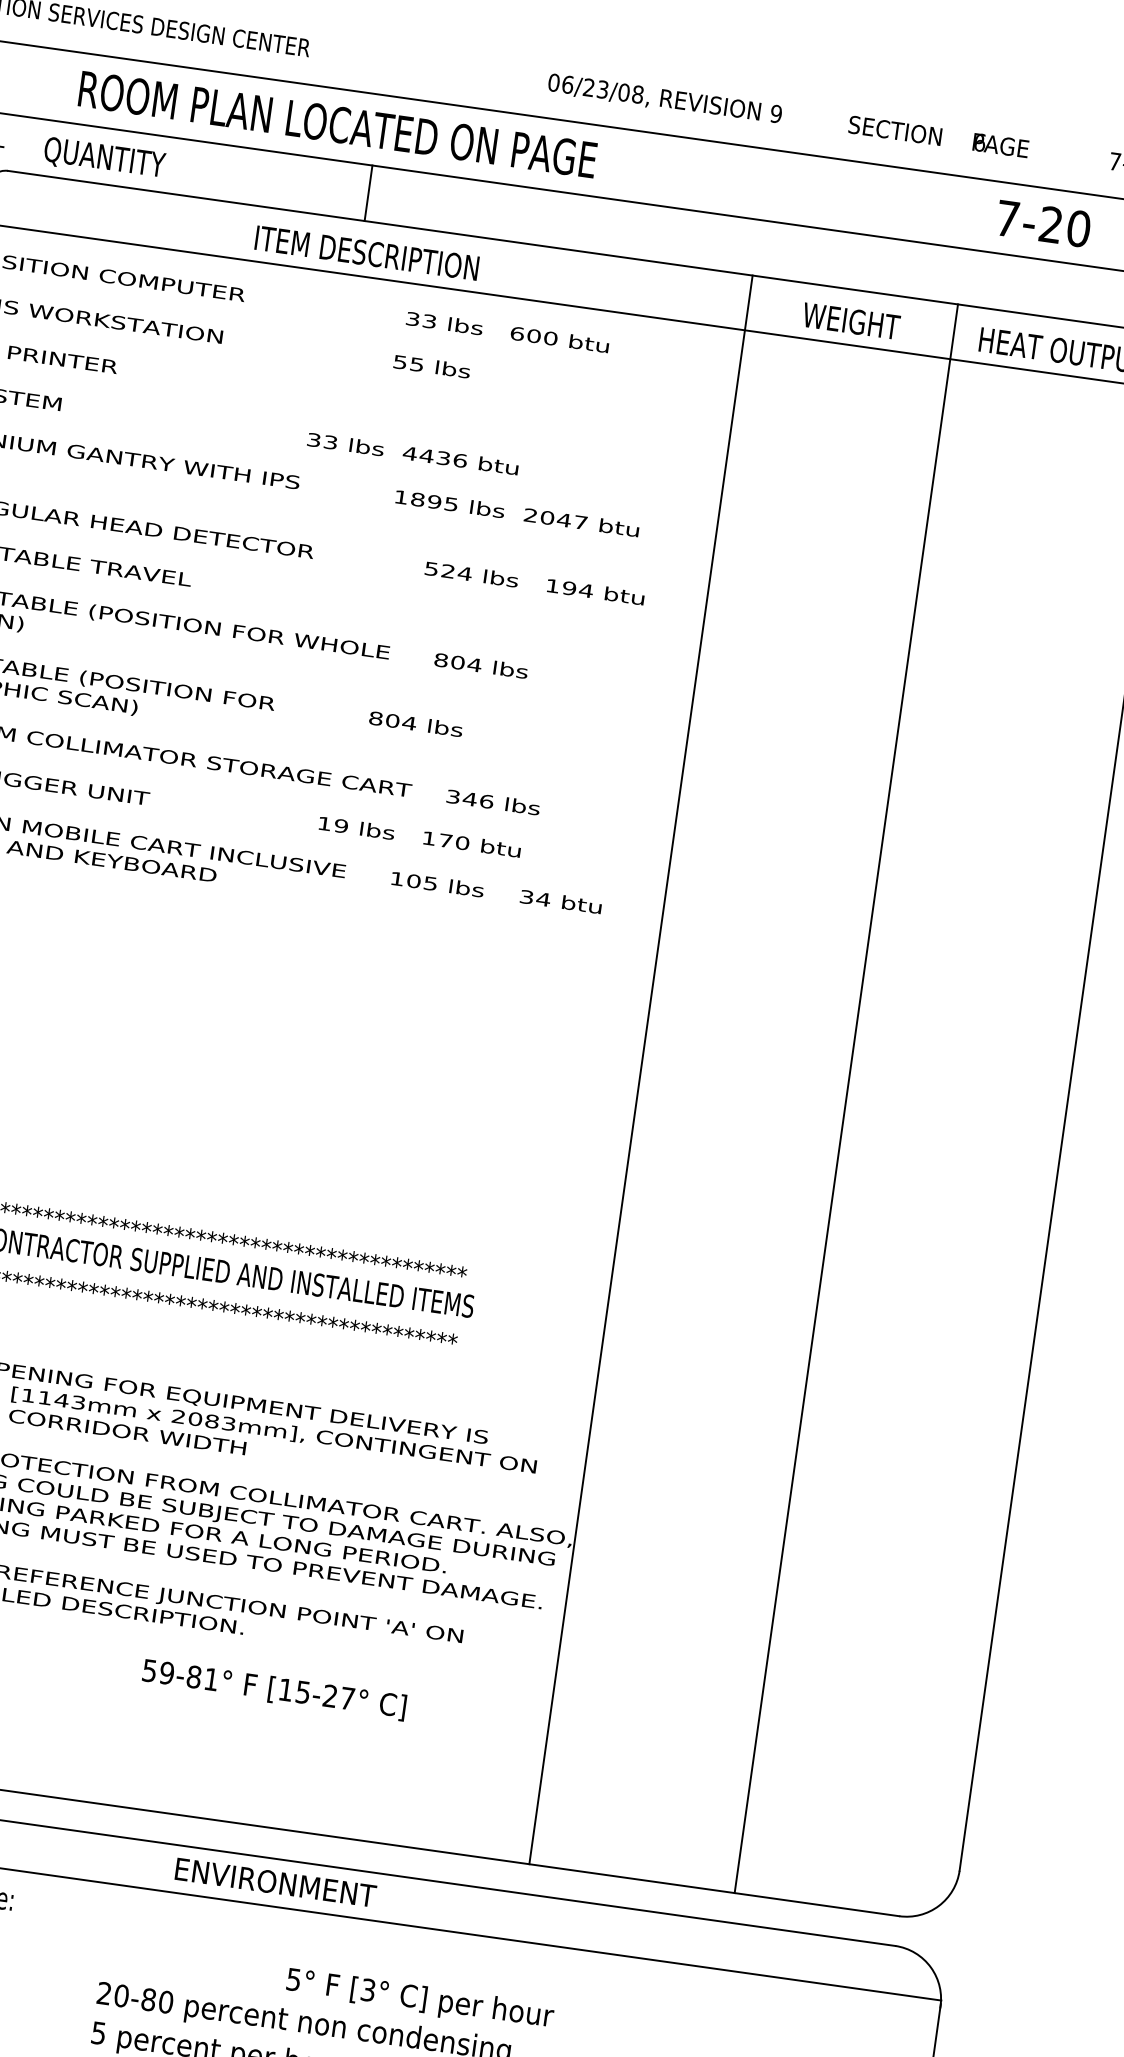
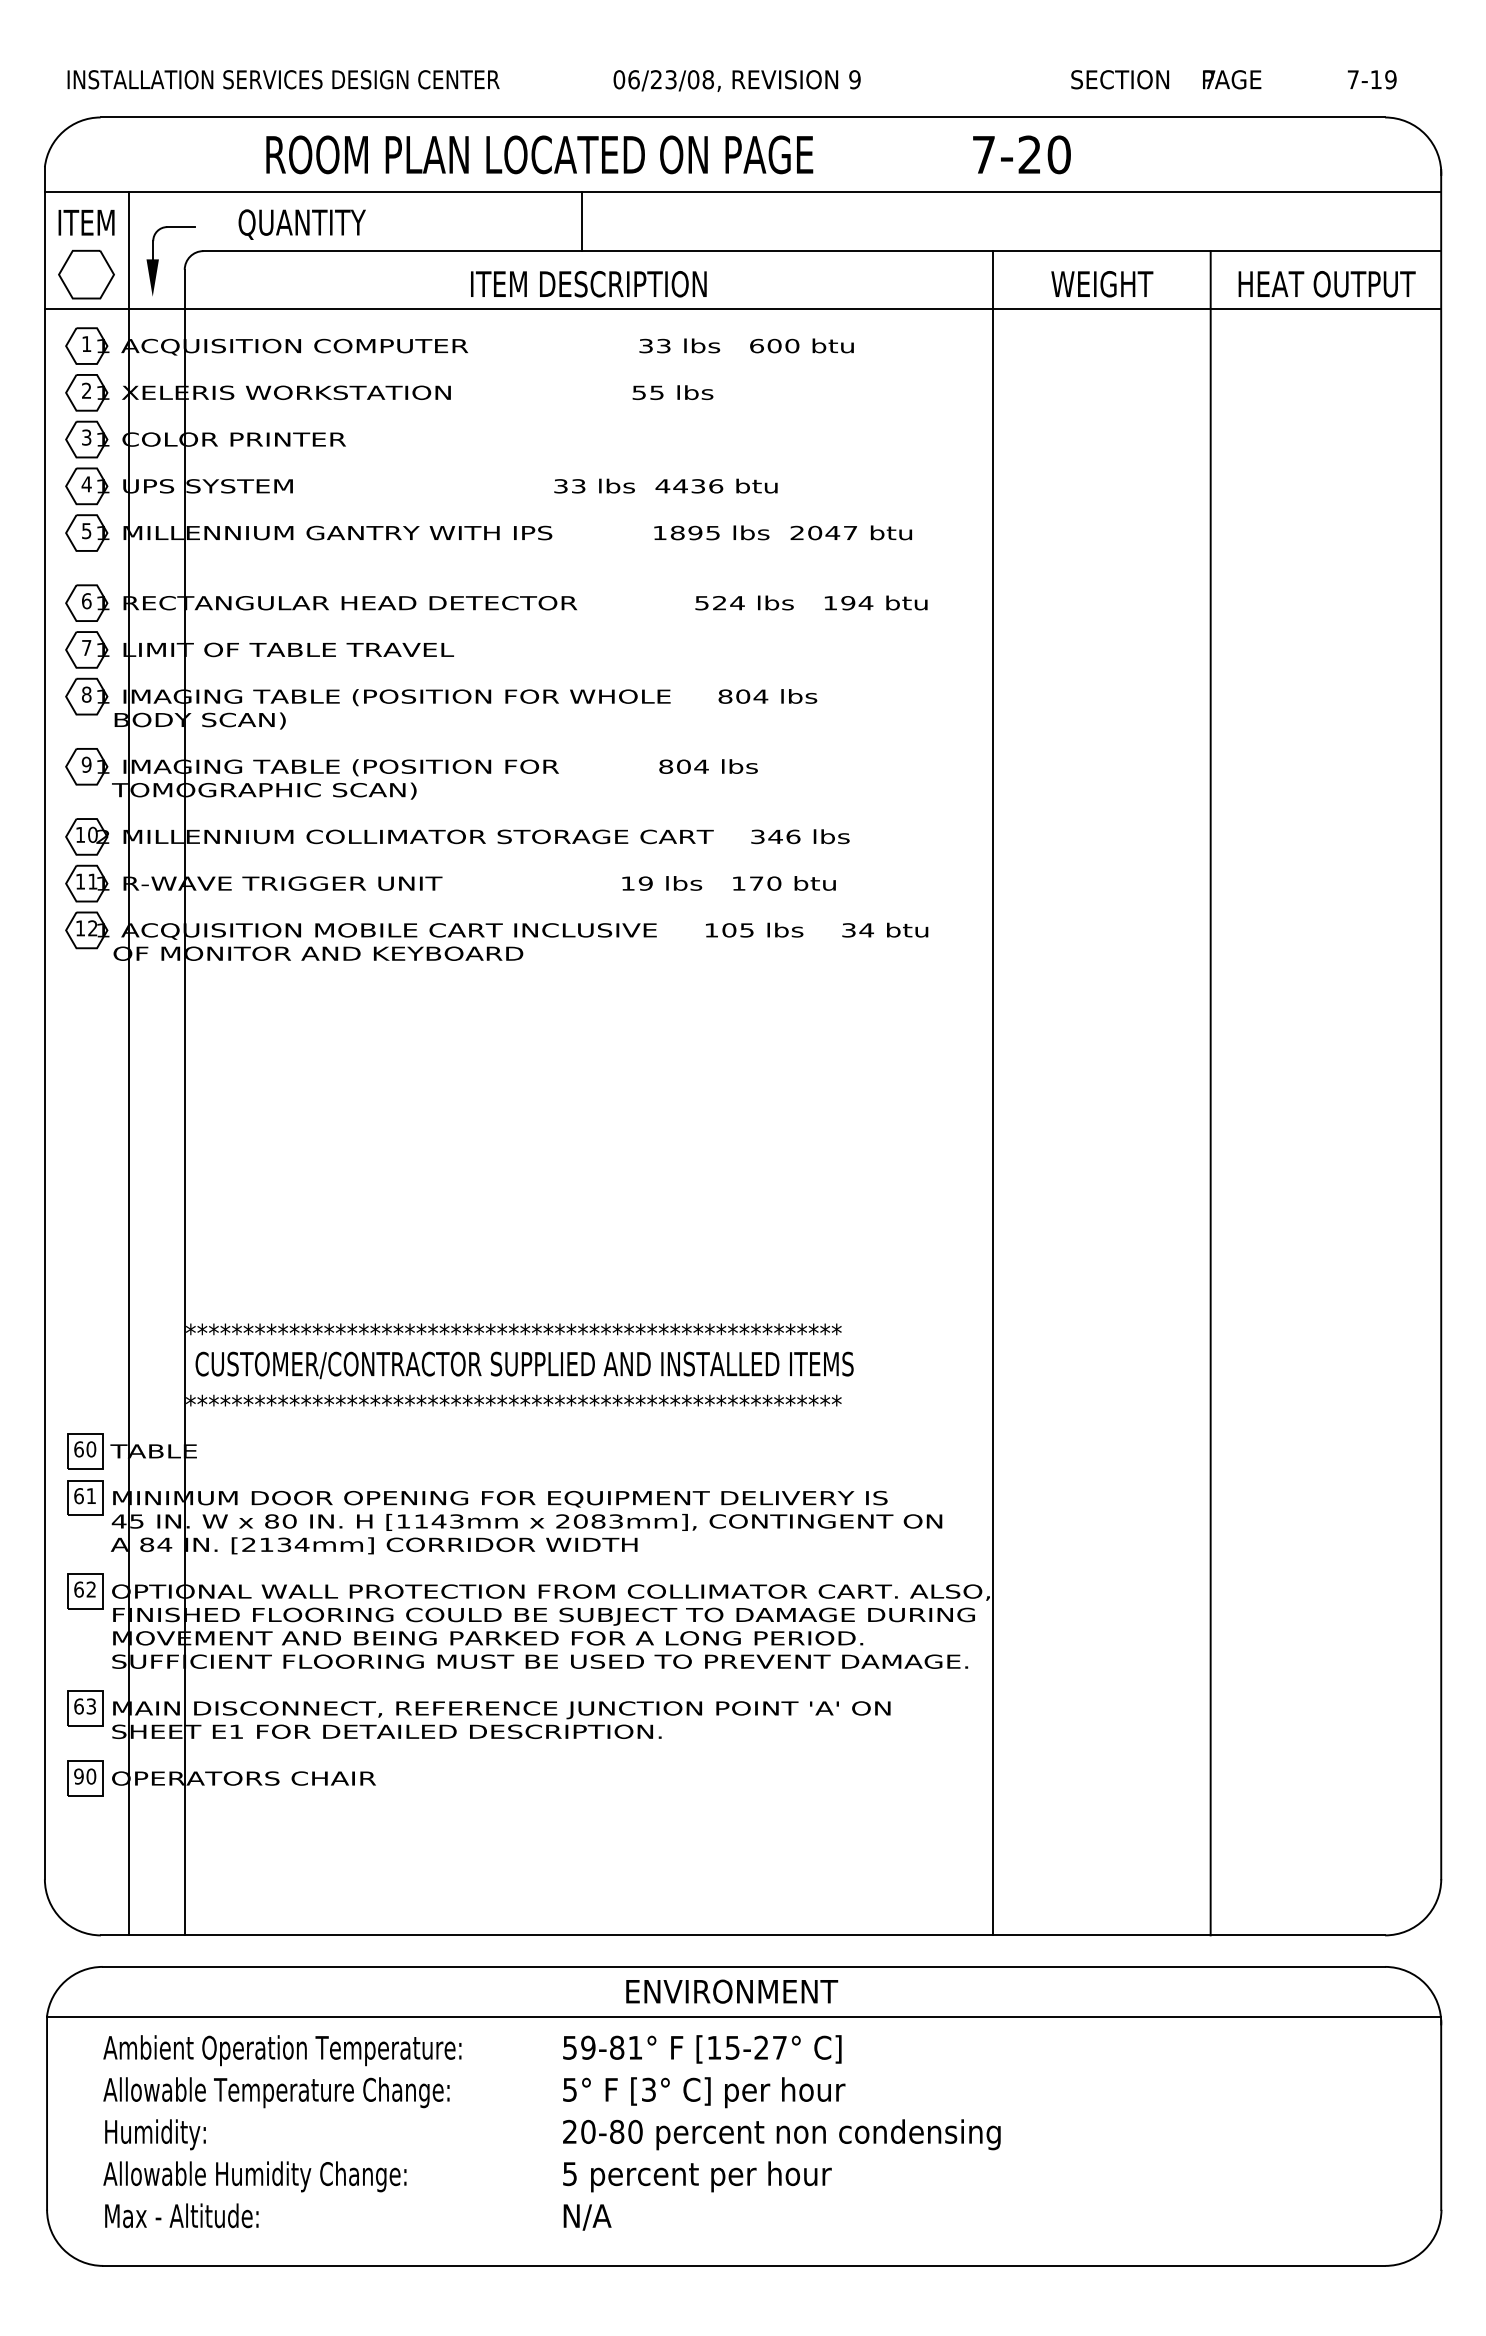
text: (664, 99) -> (736, 80), moved
text: (979, 142) -> (1209, 79), 6 -> 7
text: (1043, 223) -> (1021, 154), moved
text: (274, 1689) -> (702, 2049), moved
text: (420, 2000) -> (704, 2092), moved

